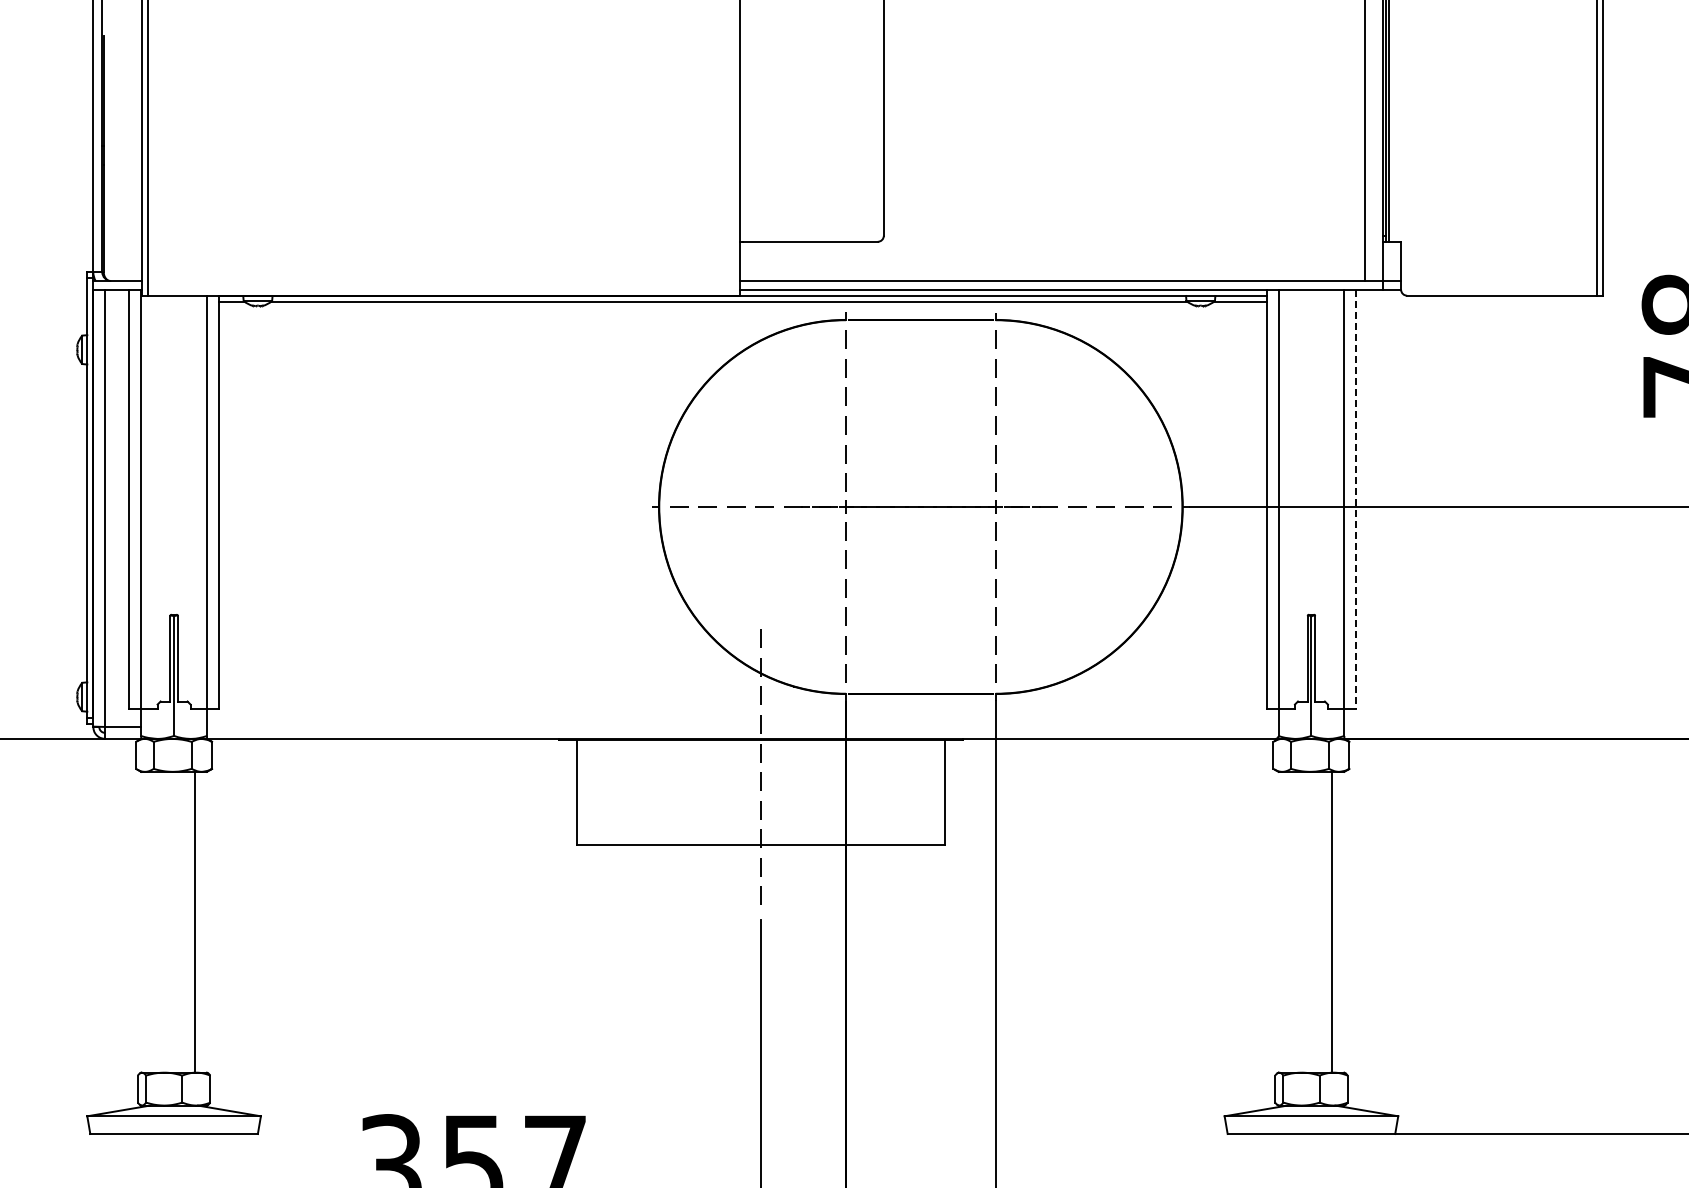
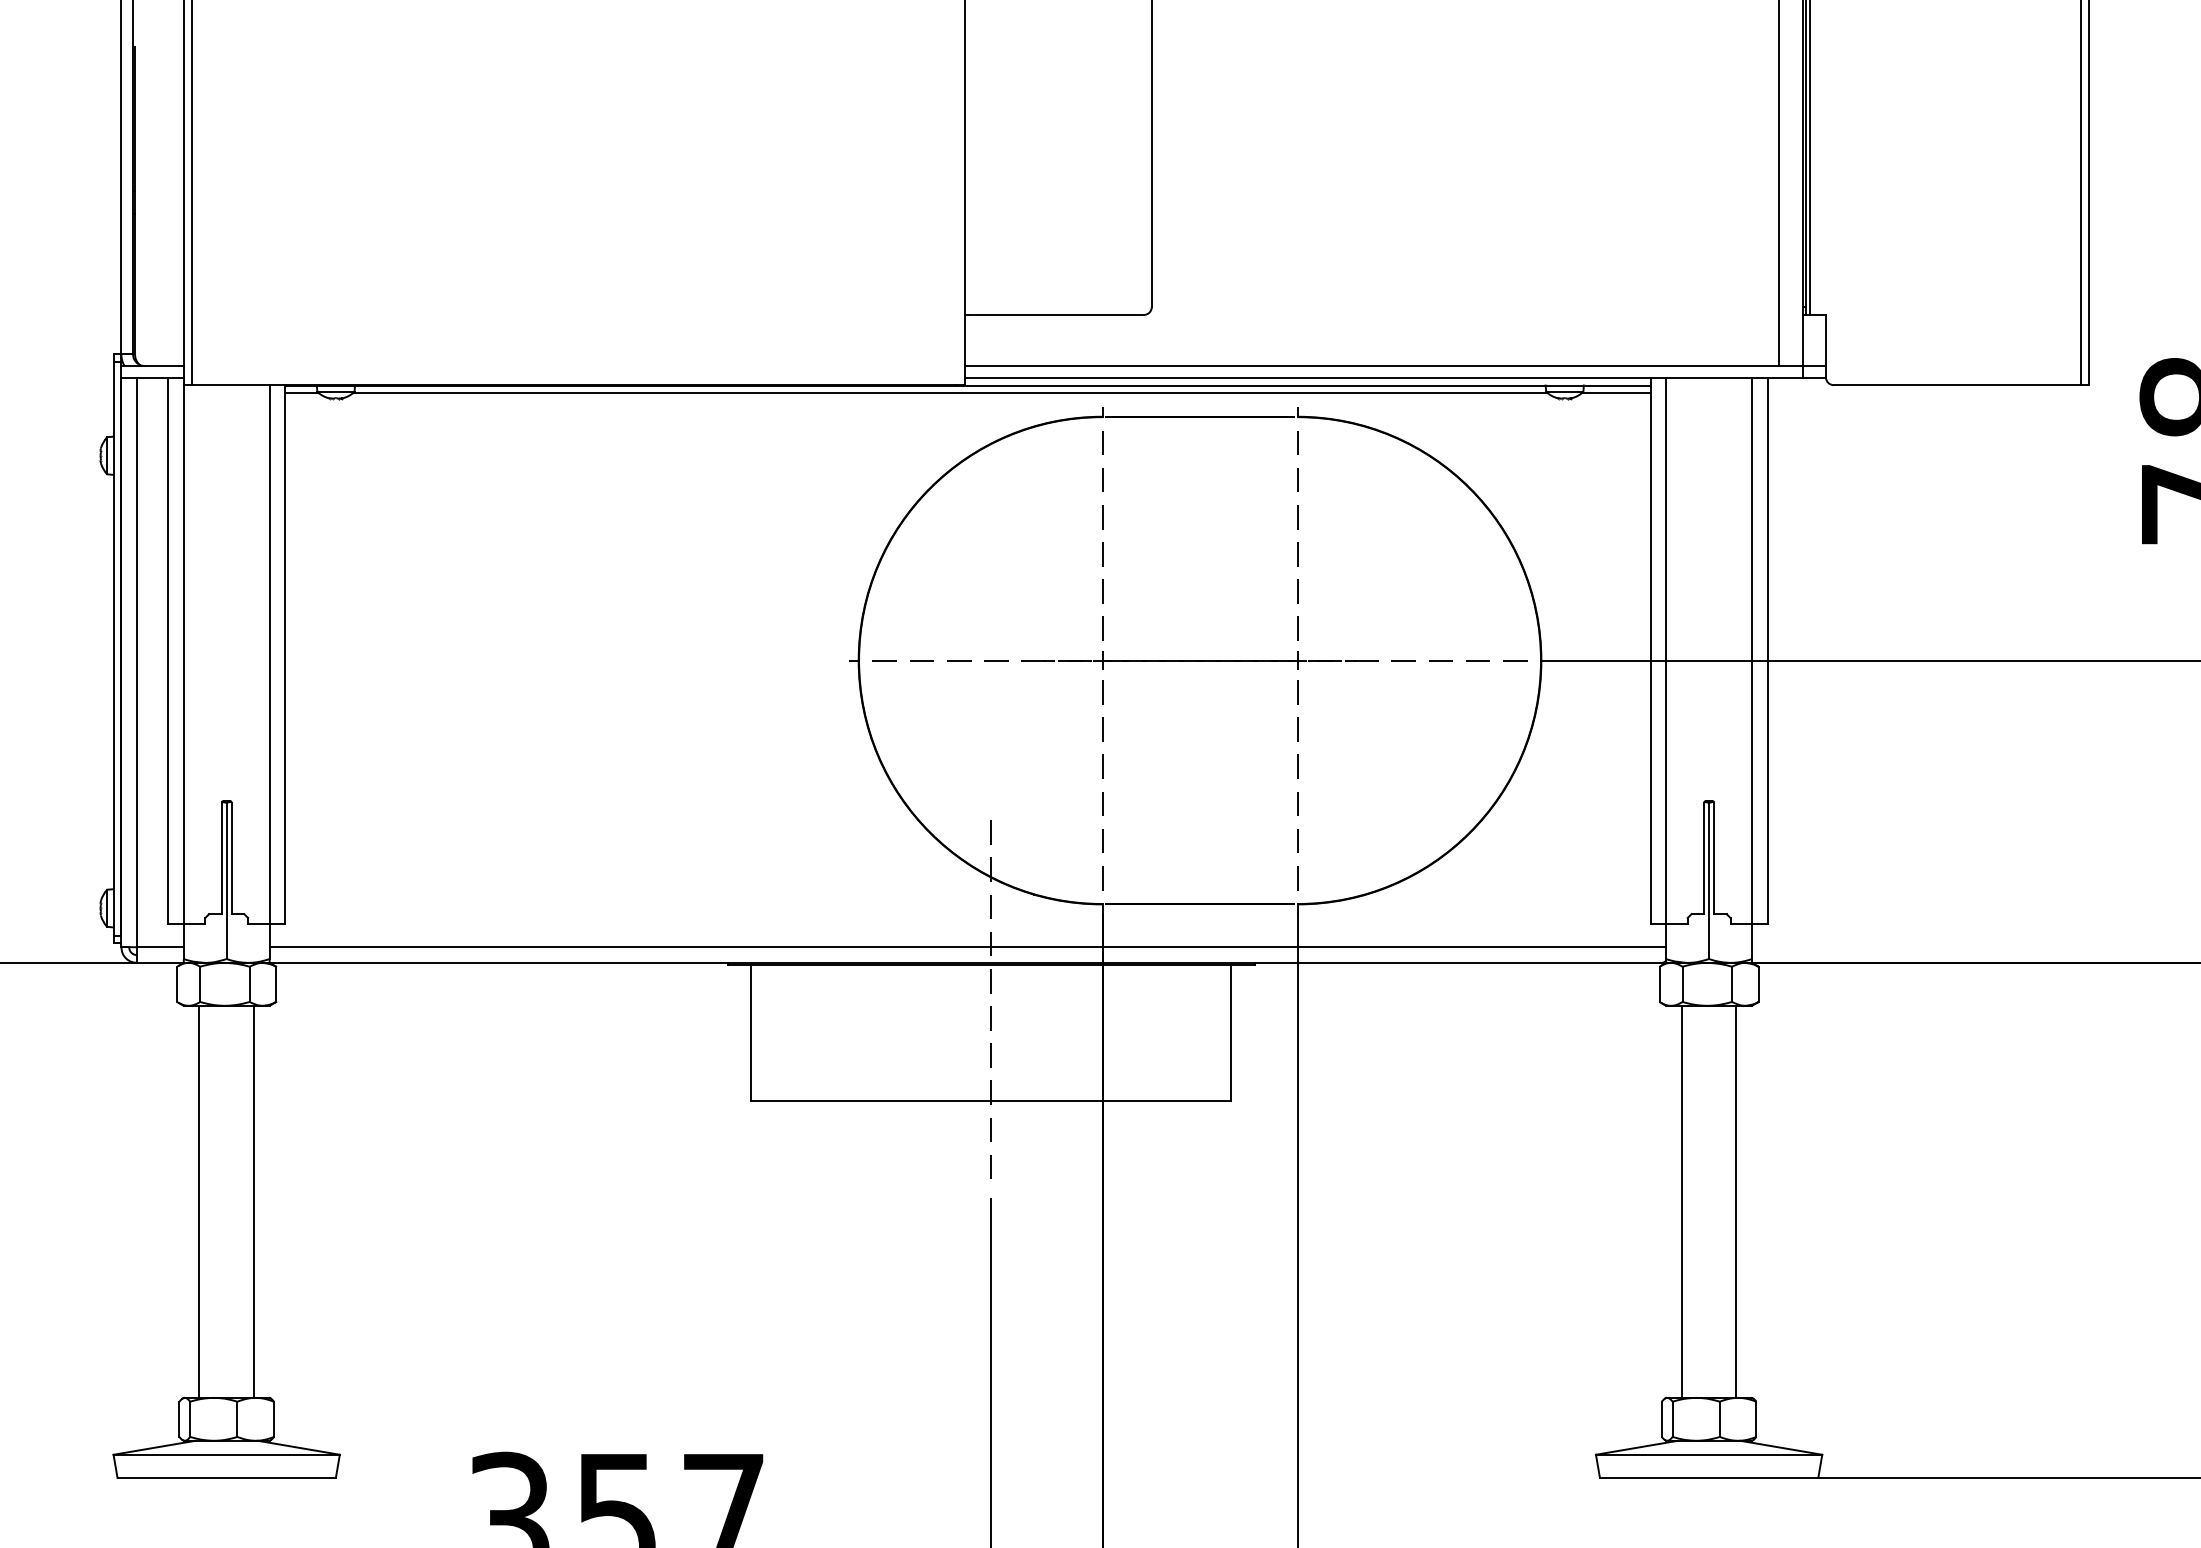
line: (1356, 499) -> (1767, 650), dashed -> solid
line: (742, 726) -> (967, 946), added
line: (153, 921) -> (199, 1200), added
line: (1290, 921) -> (1681, 1200), added

